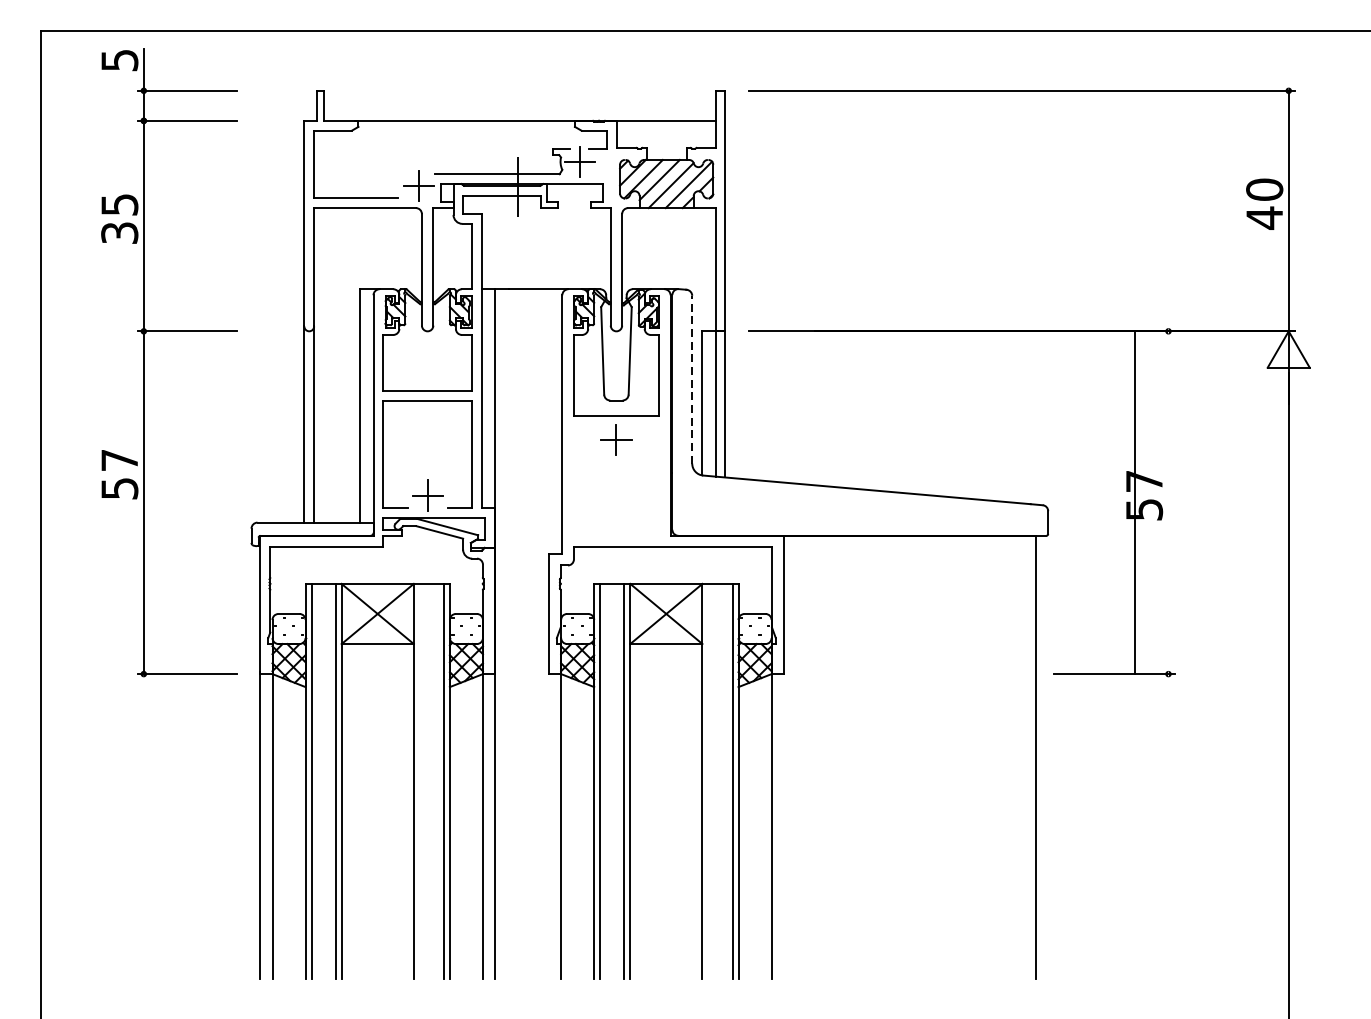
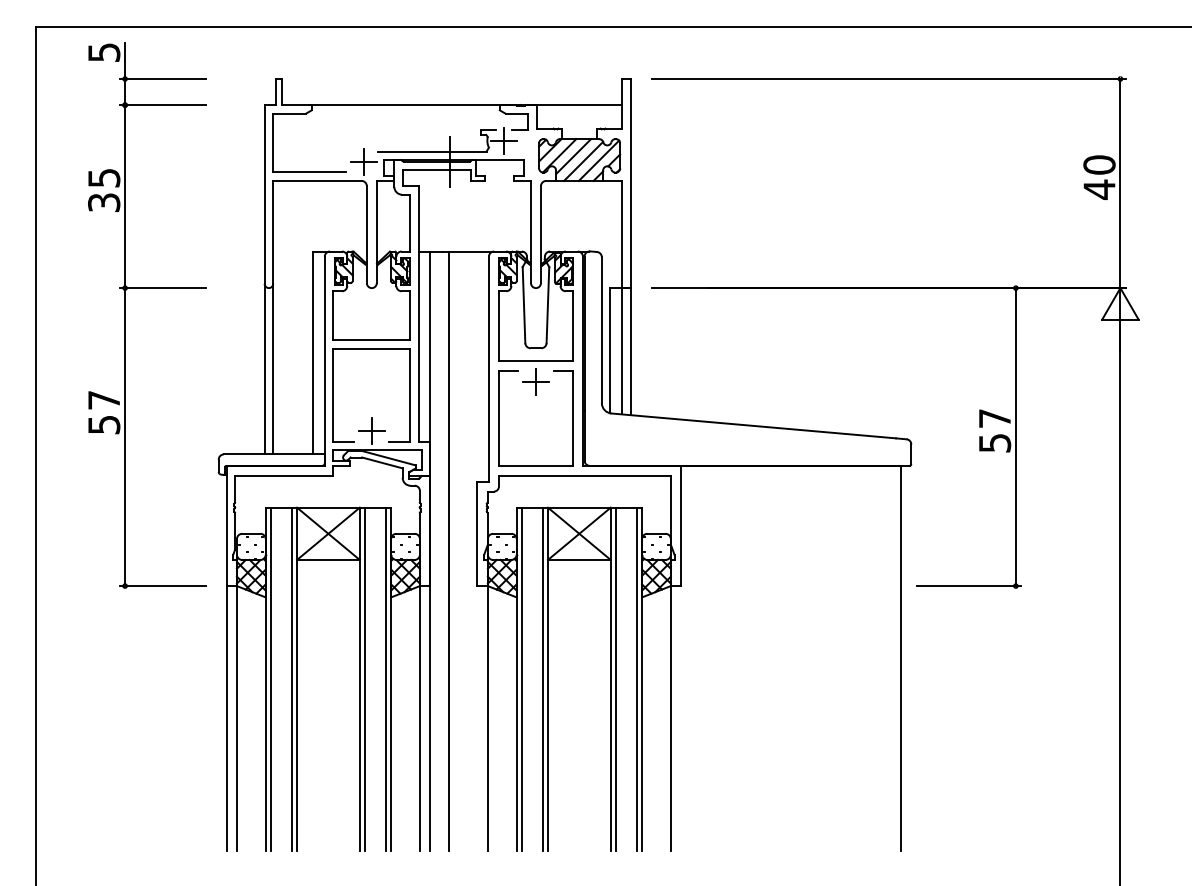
line: (691, 380) -> (601, 330), dashed -> solid
part: (574, 481) -> (499, 418), added
line: (1134, 503) -> (1015, 437), moved
line: (515, 634) -> (448, 551), added
line: (420, 781) -> (365, 679), added
line: (707, 781) -> (615, 679), added

